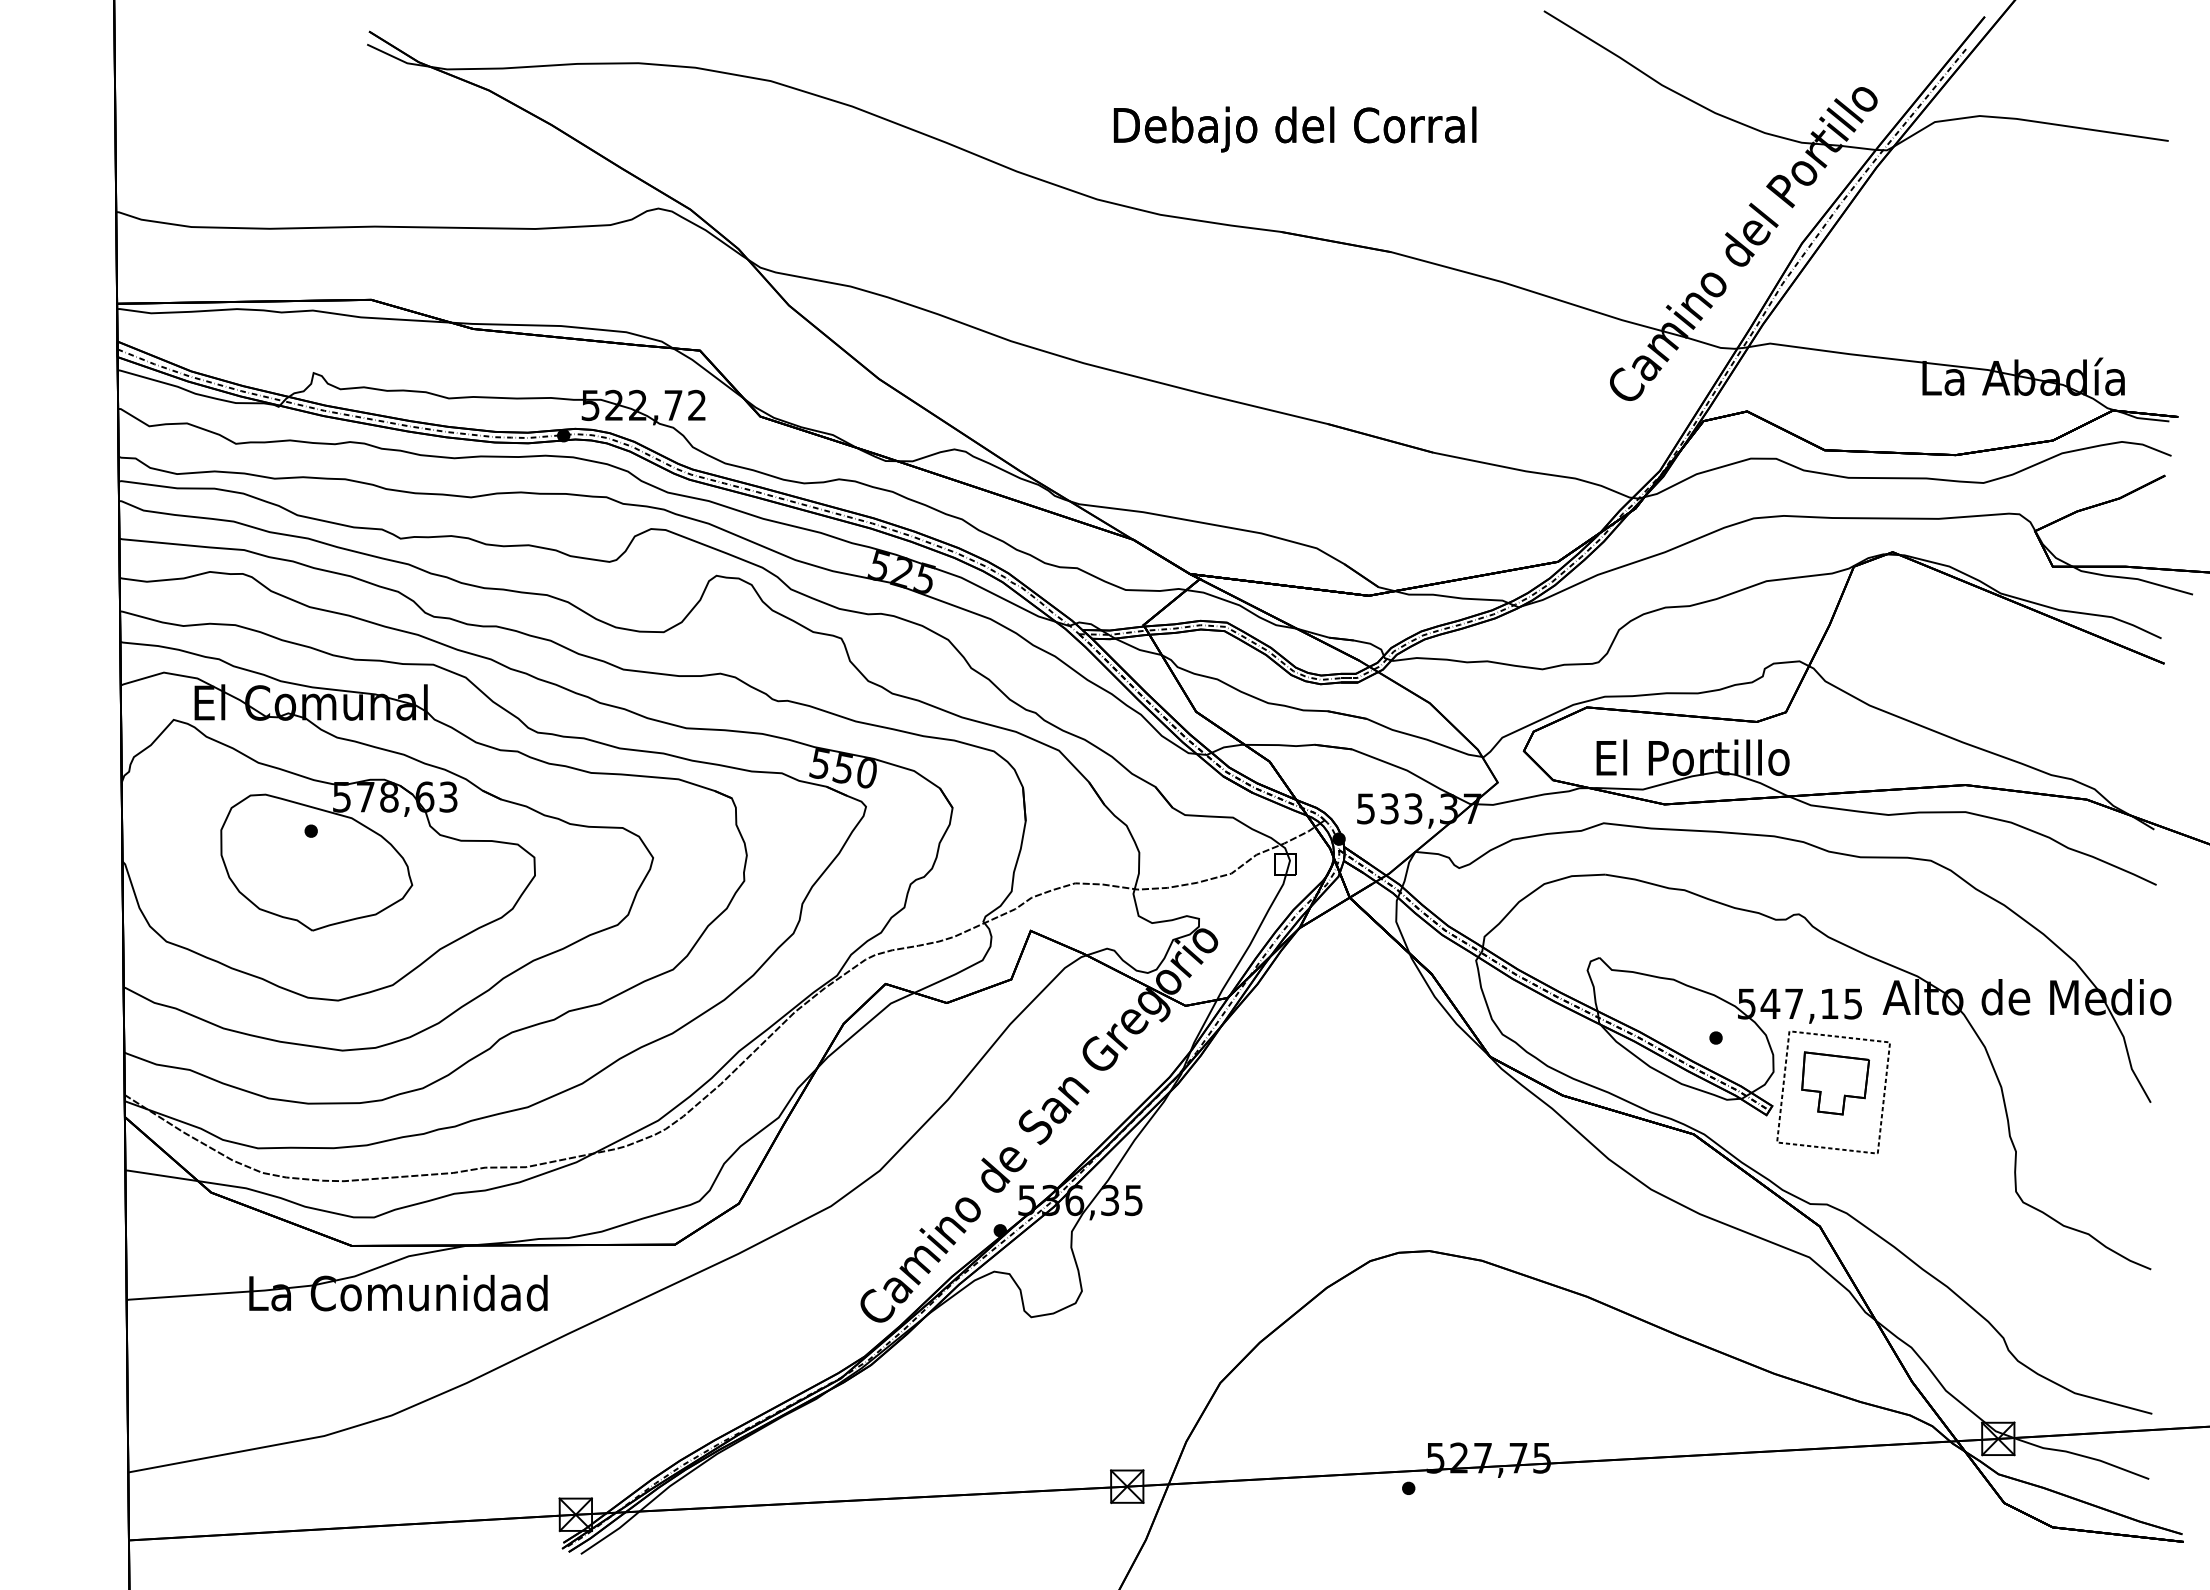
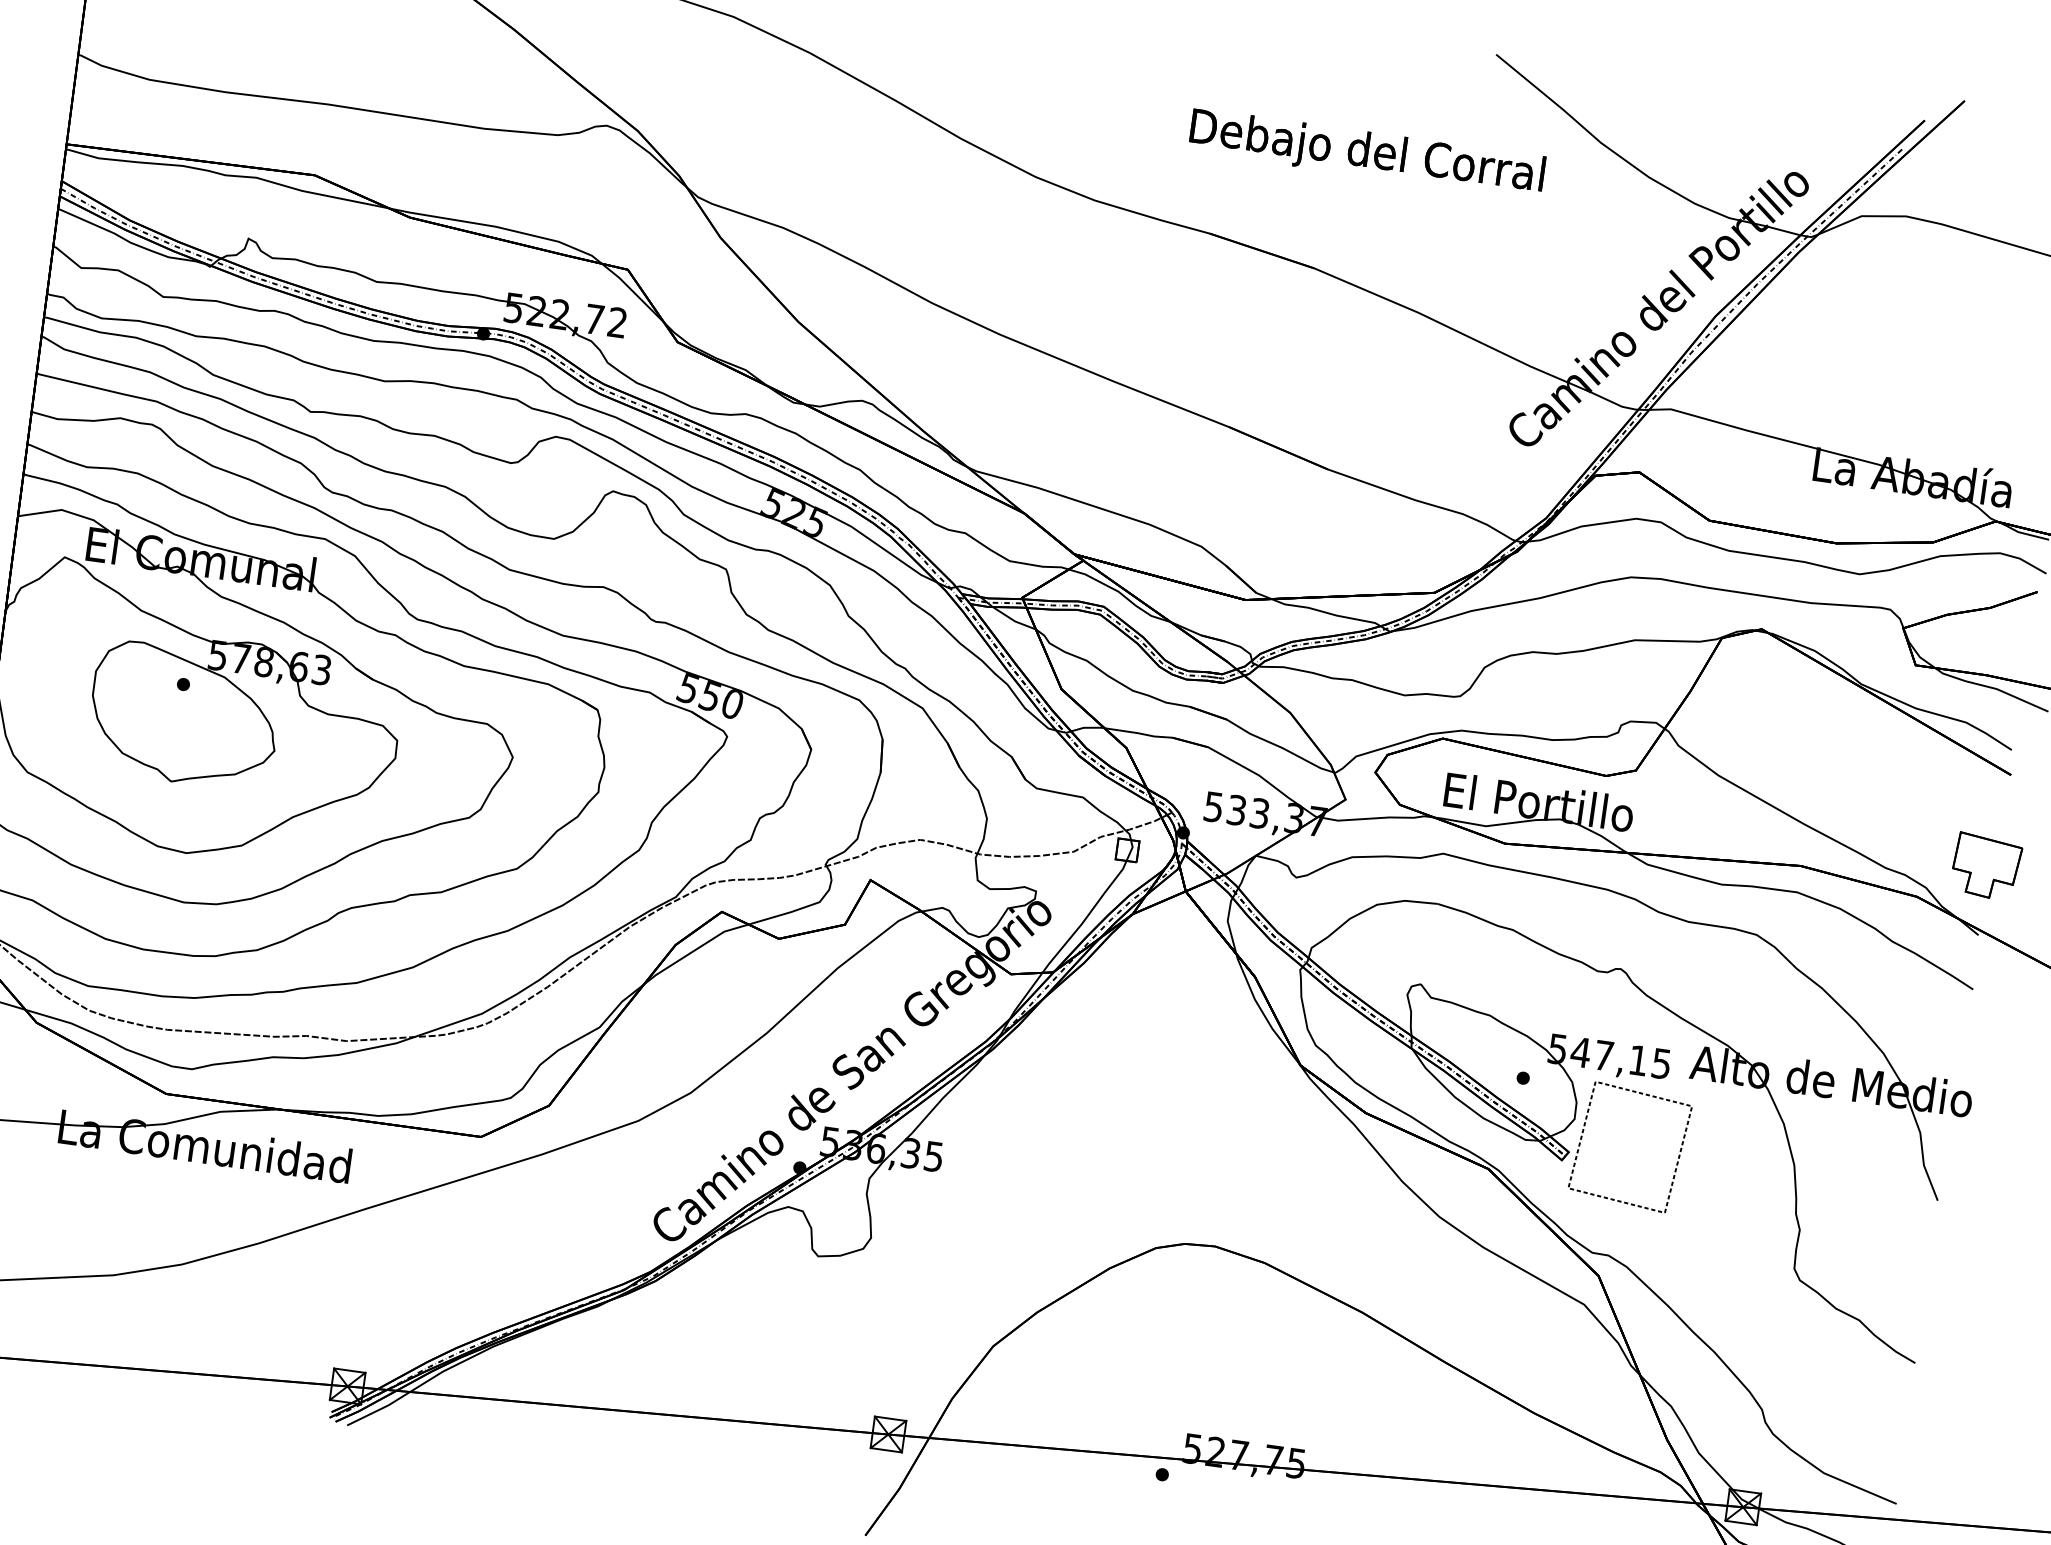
text: (1294, 129) -> (1366, 153), moved
part: (1835, 1083) -> (1986, 866), moved

